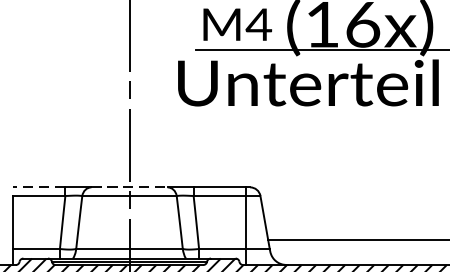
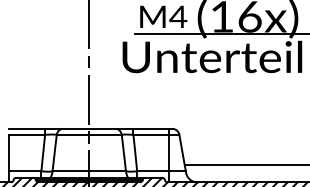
line: (38, 186) -> (26, 128), dashed -> solid
line: (129, 186) -> (89, 128), dashed -> solid

